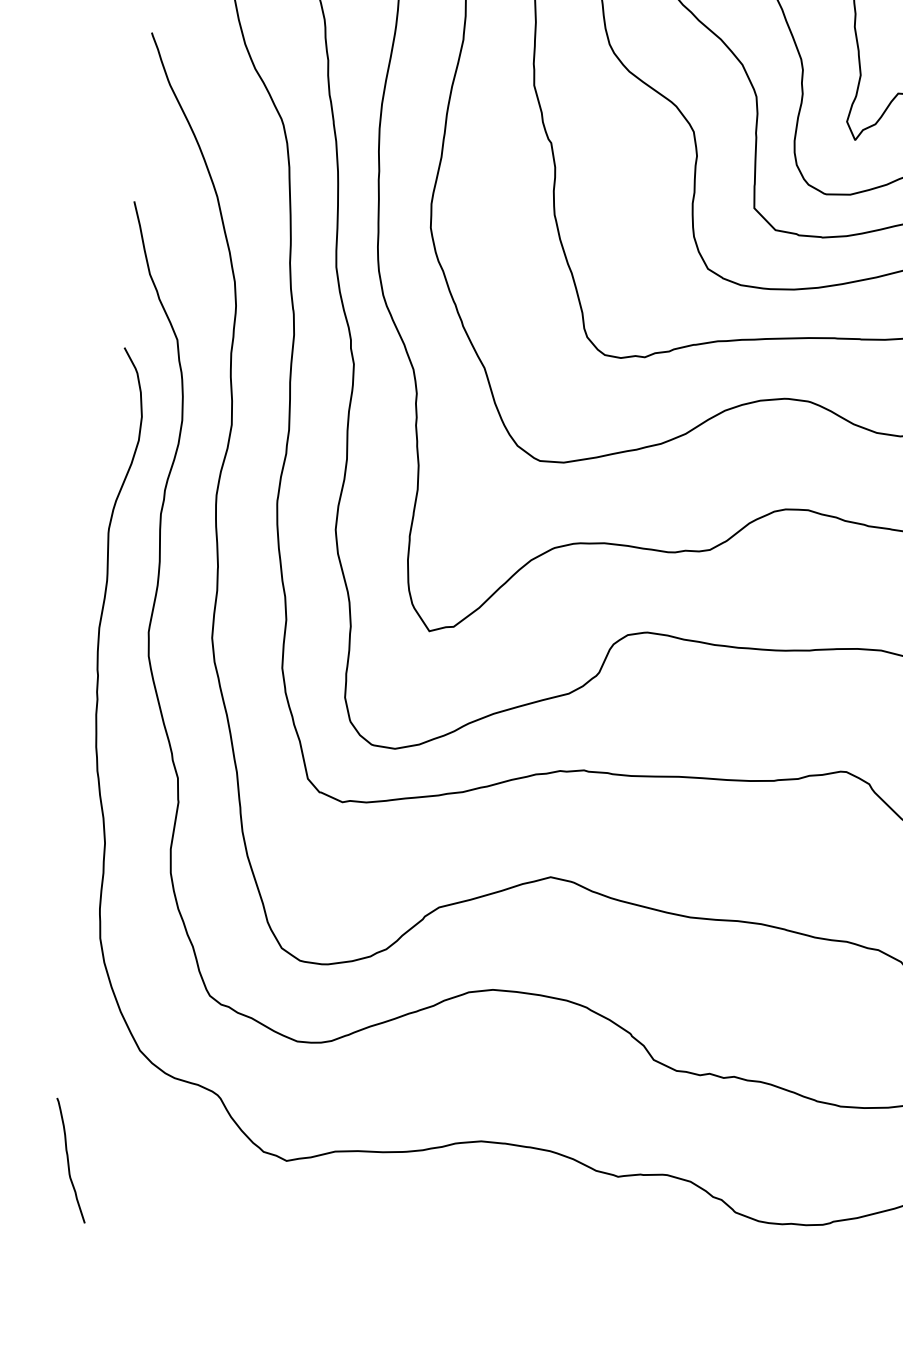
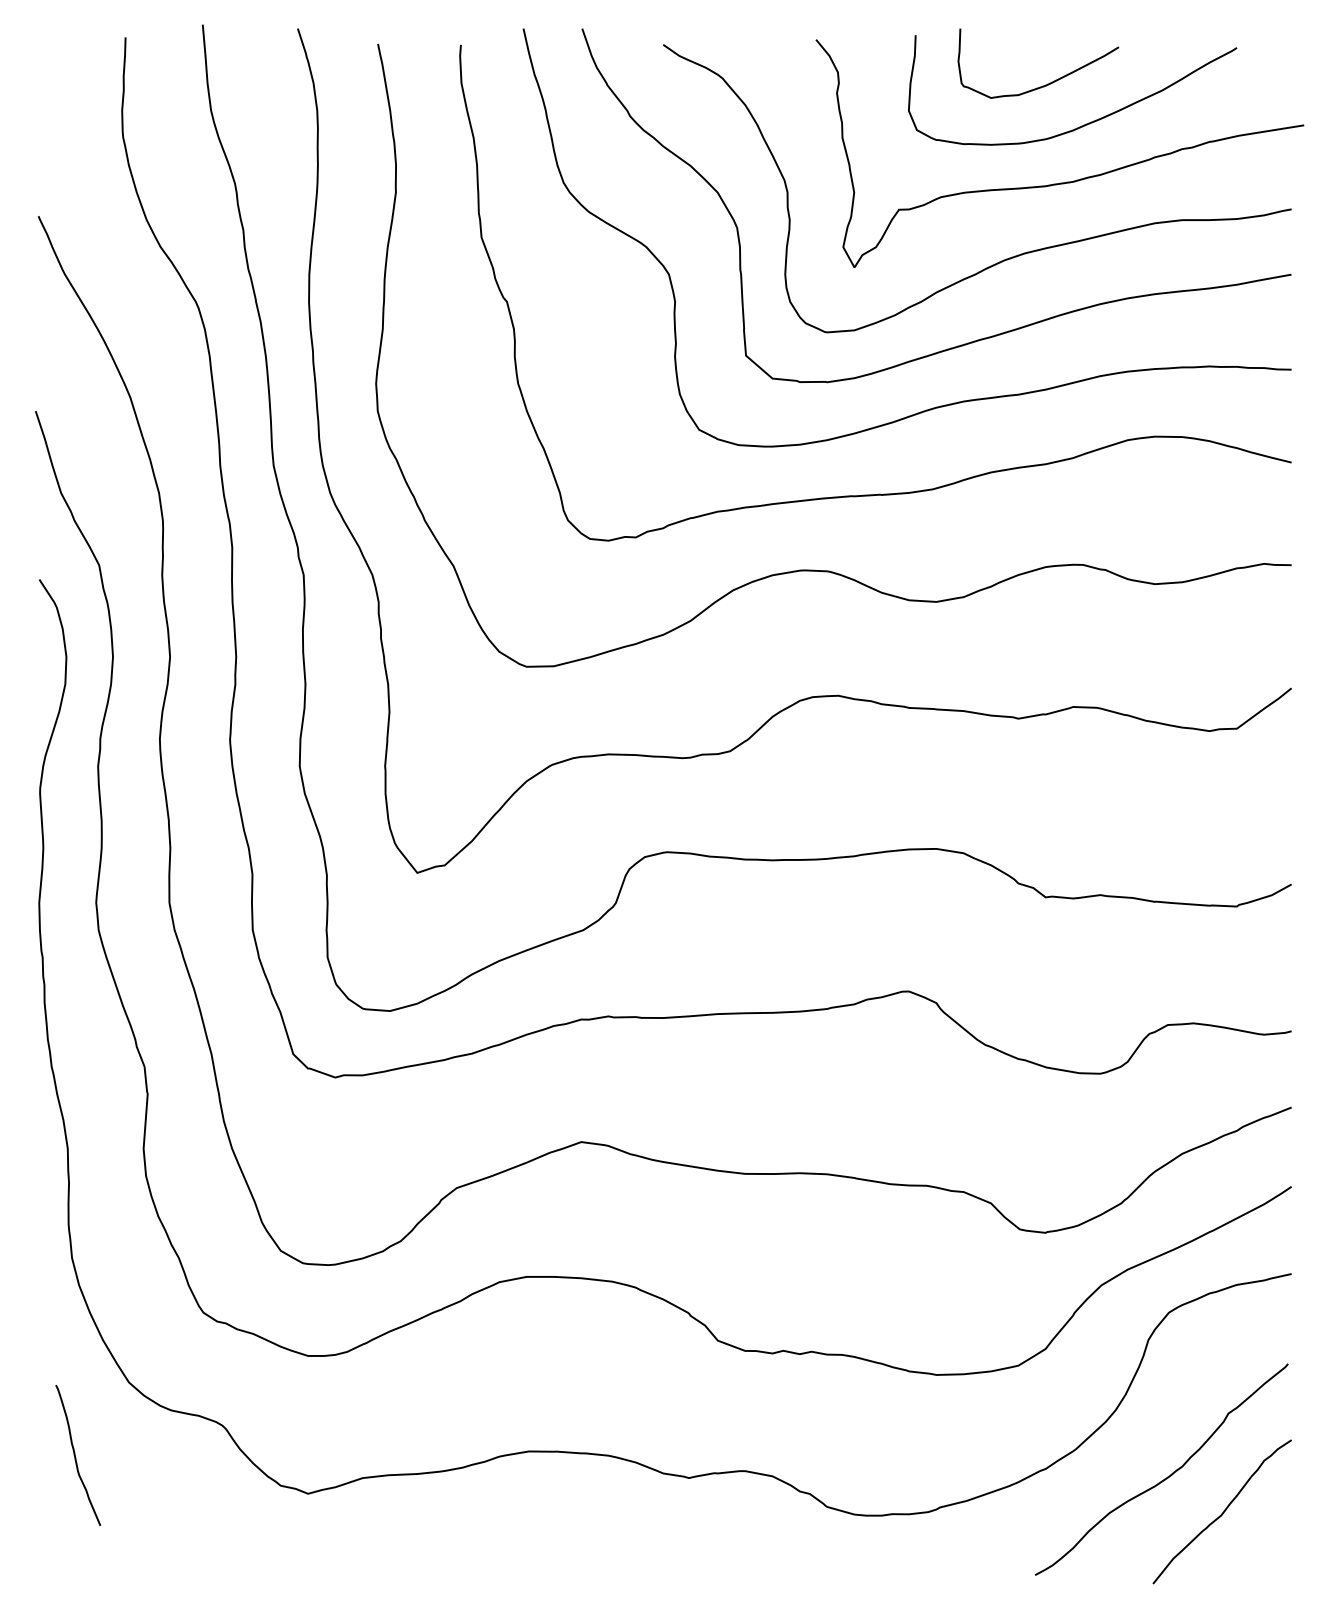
curve: (69, 1162) -> (76, 1457), moved

